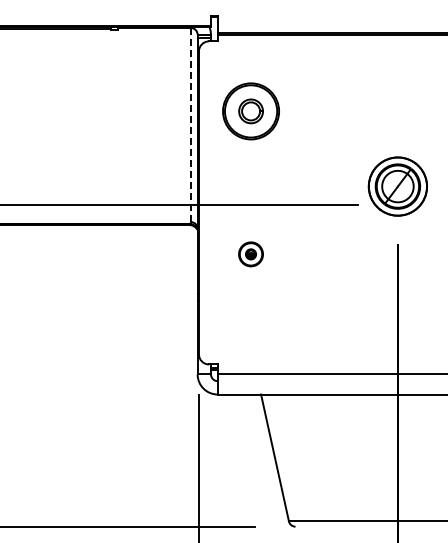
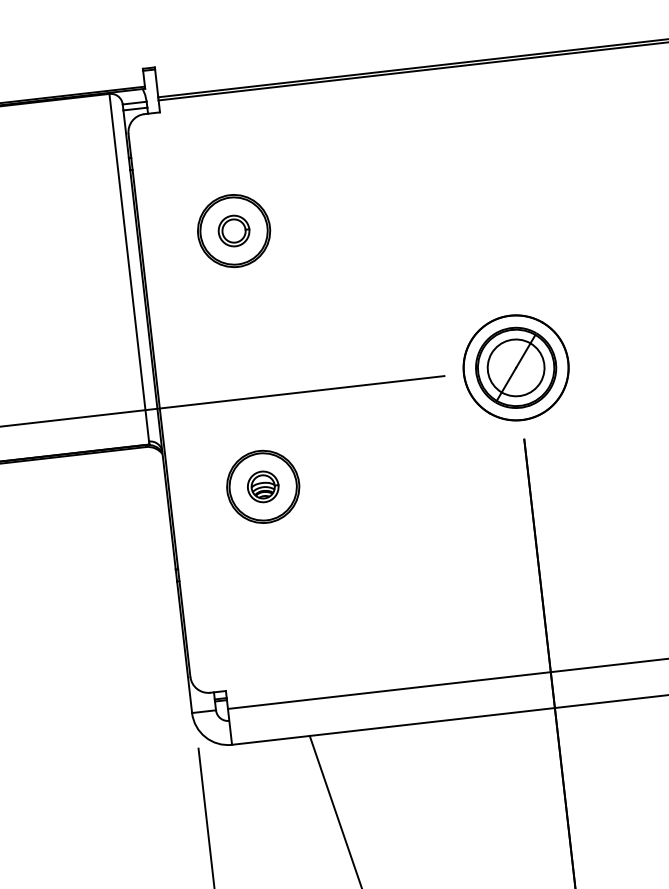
part: (250, 111) -> (233, 231), size x0.71
line: (190, 125) -> (128, 268), dashed -> solid
part: (397, 186) -> (515, 367), moved
part: (250, 254) -> (262, 487), size x1.67

